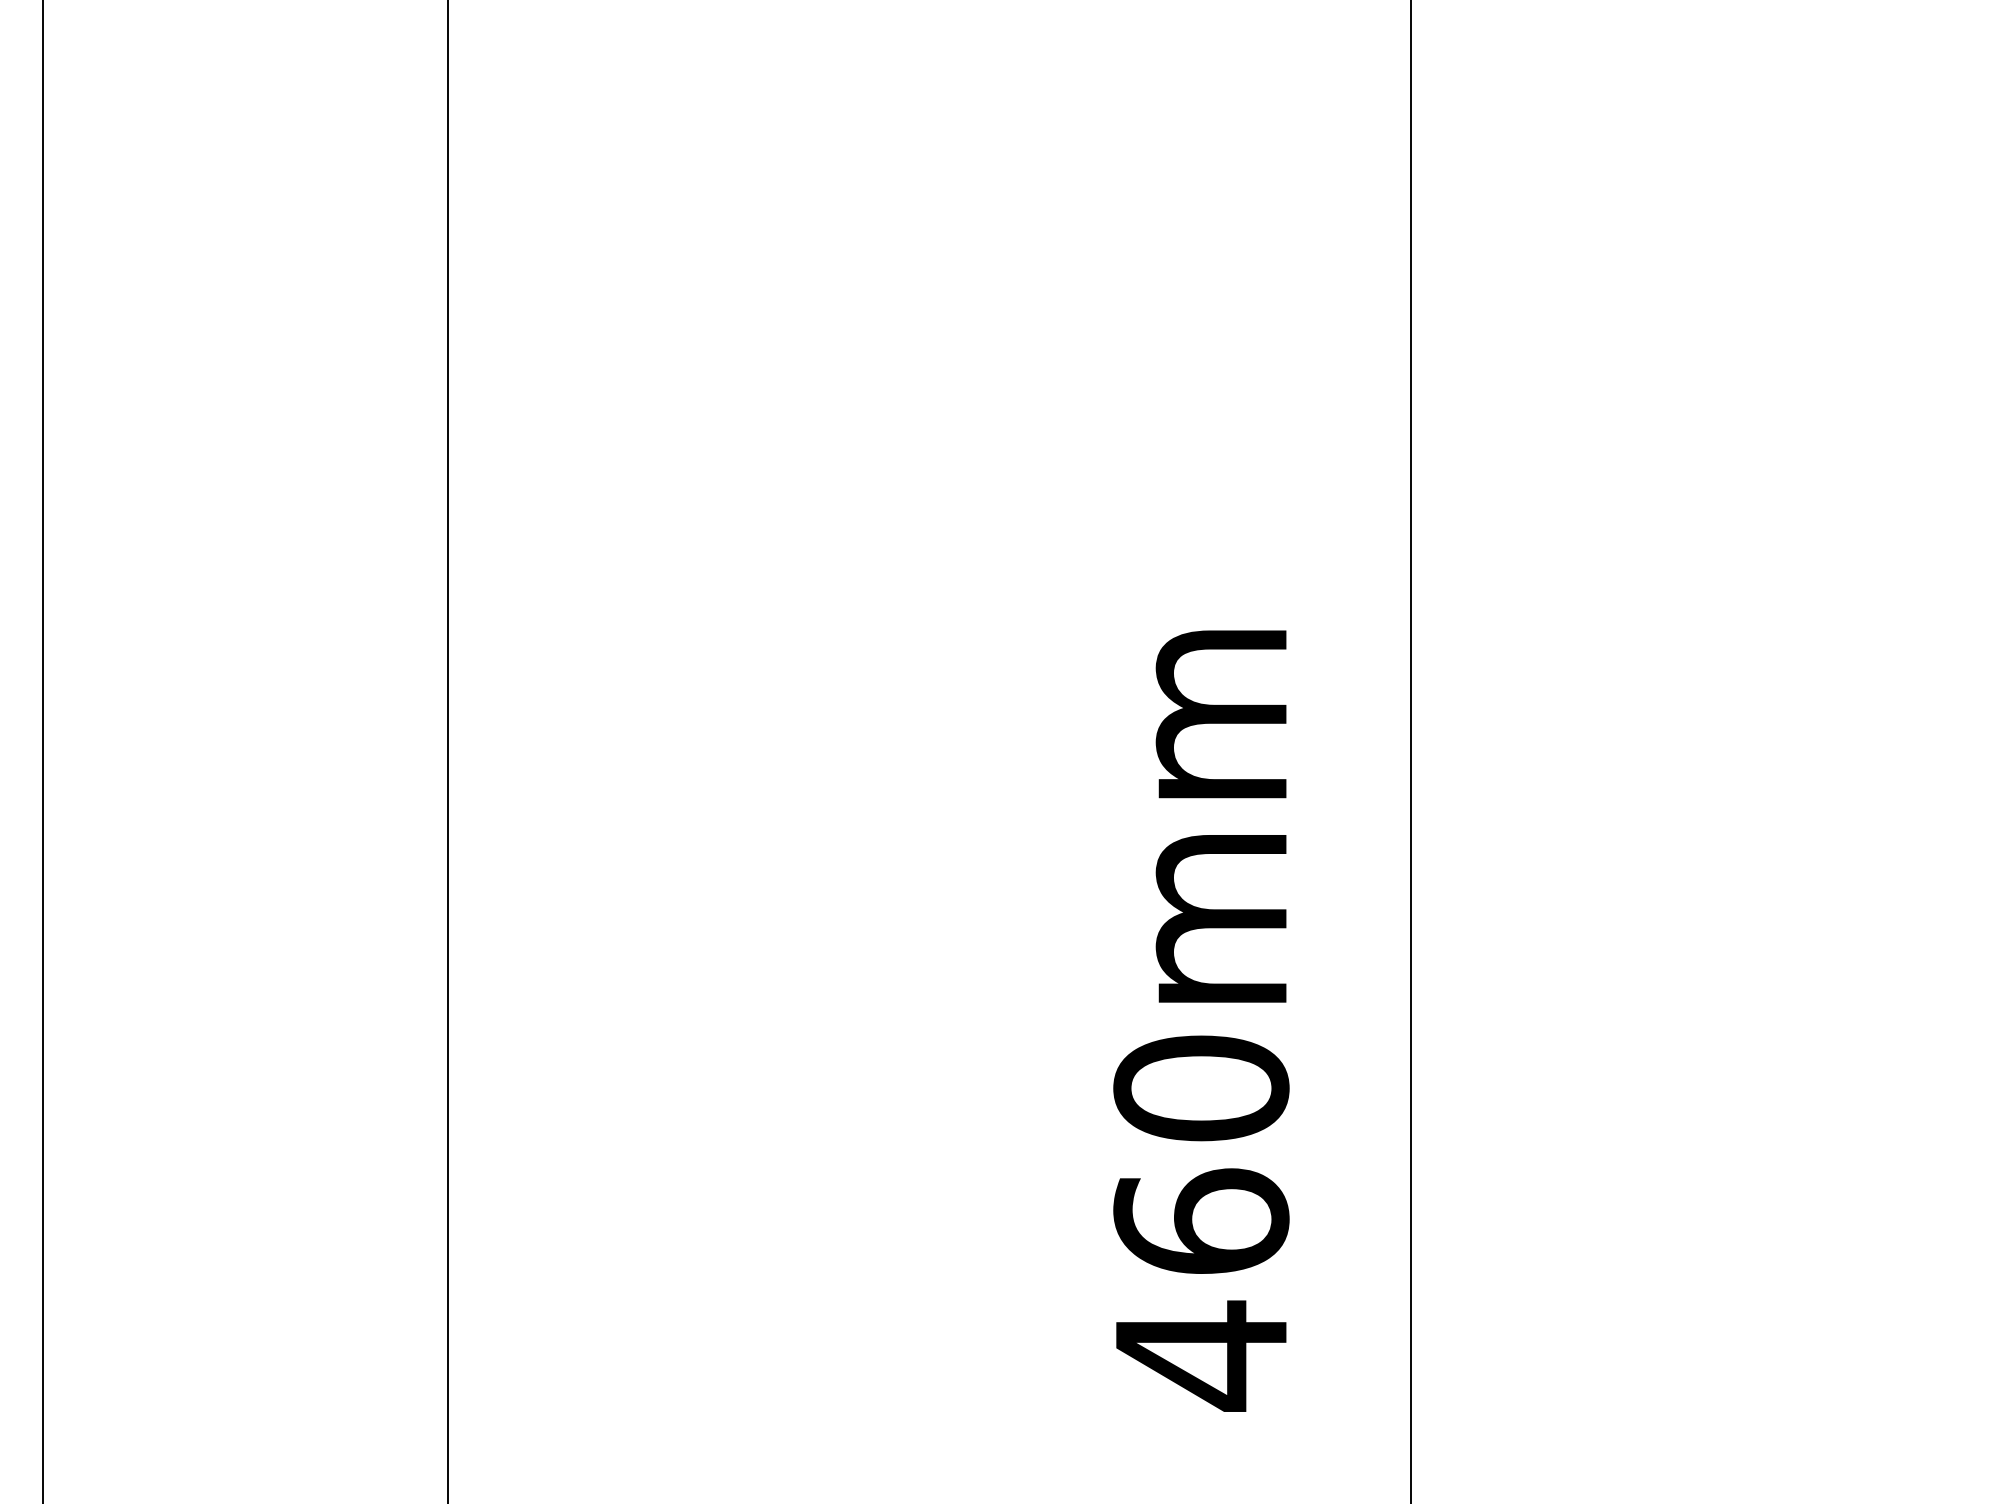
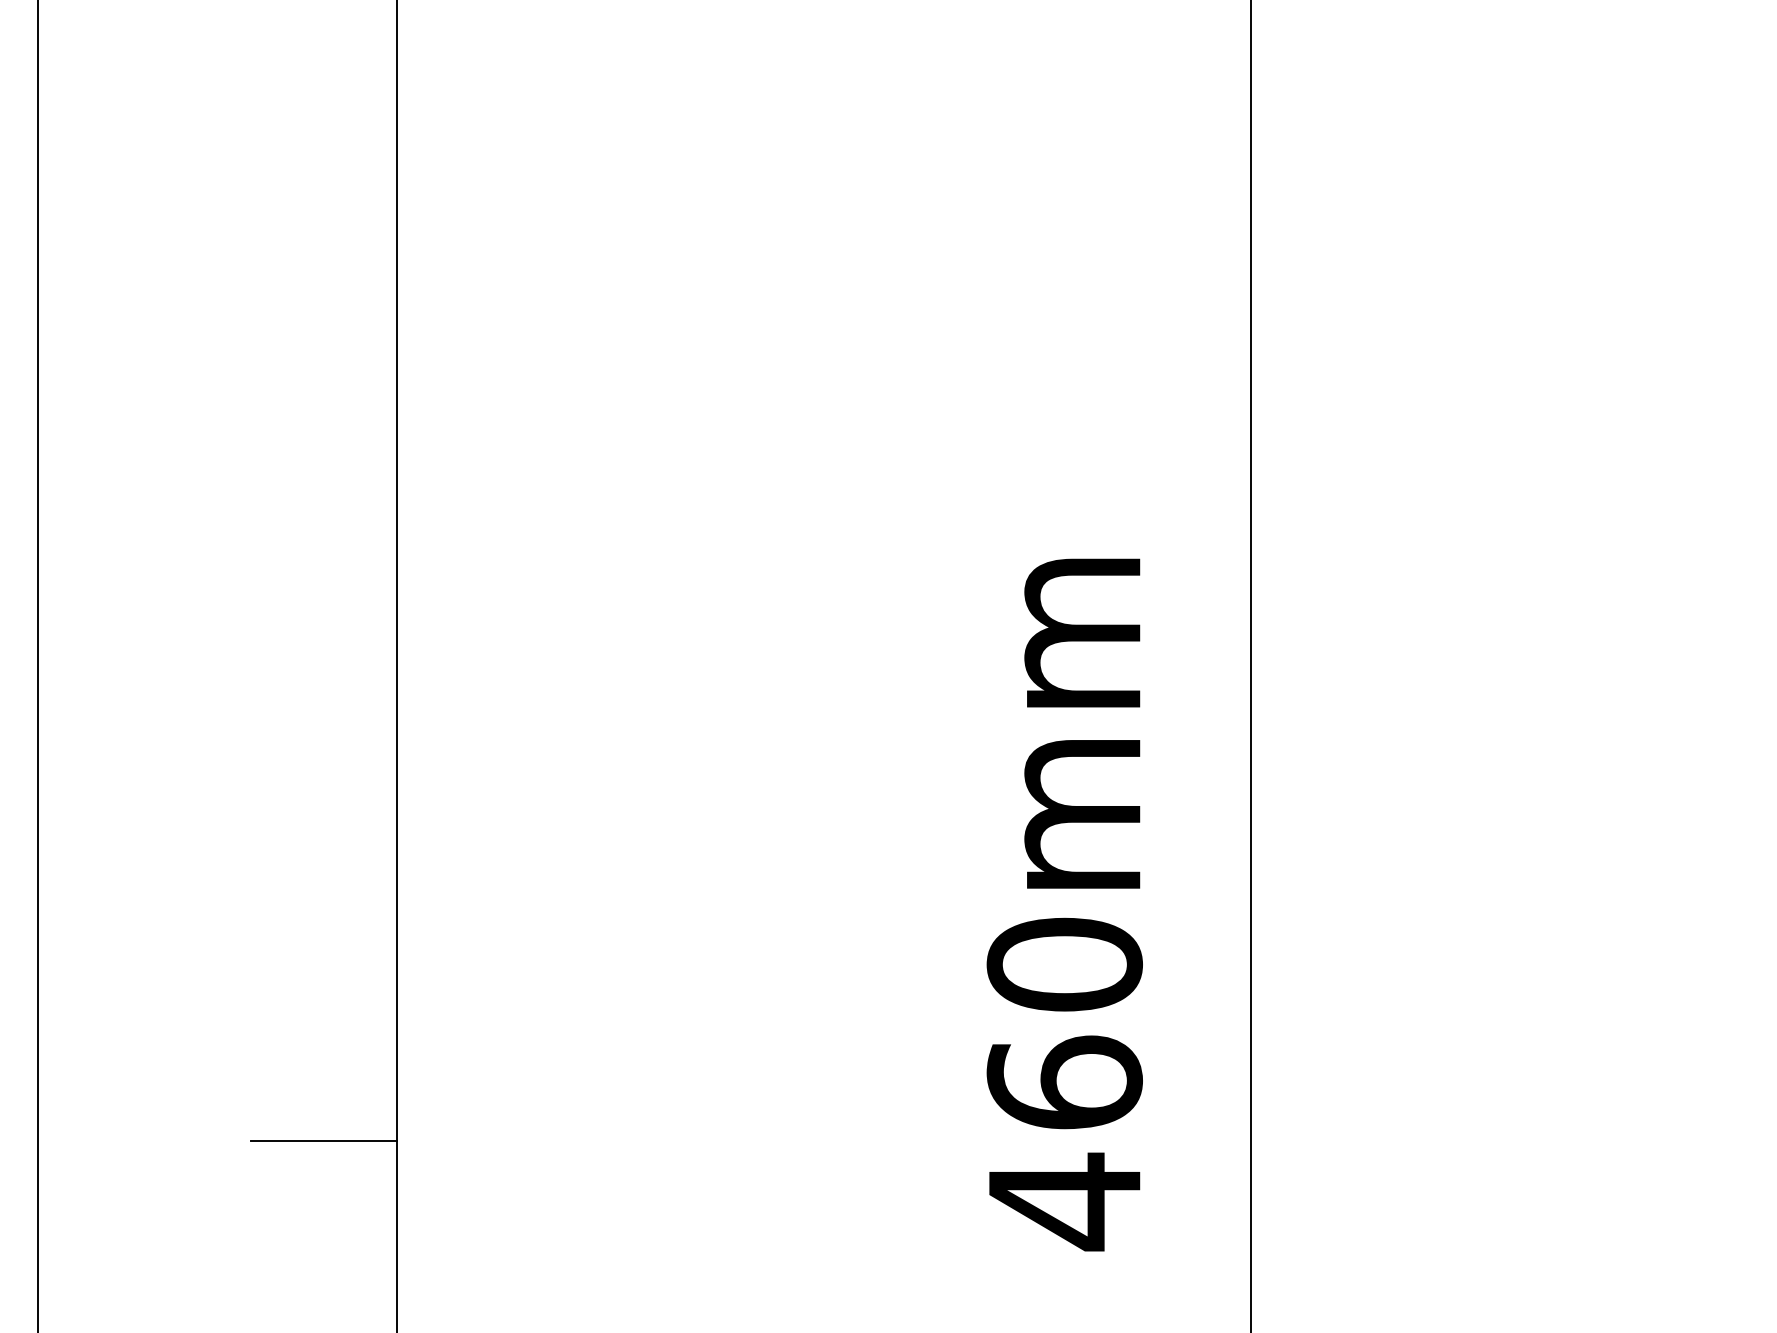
line: (365, 1287) -> (323, 1141), added

